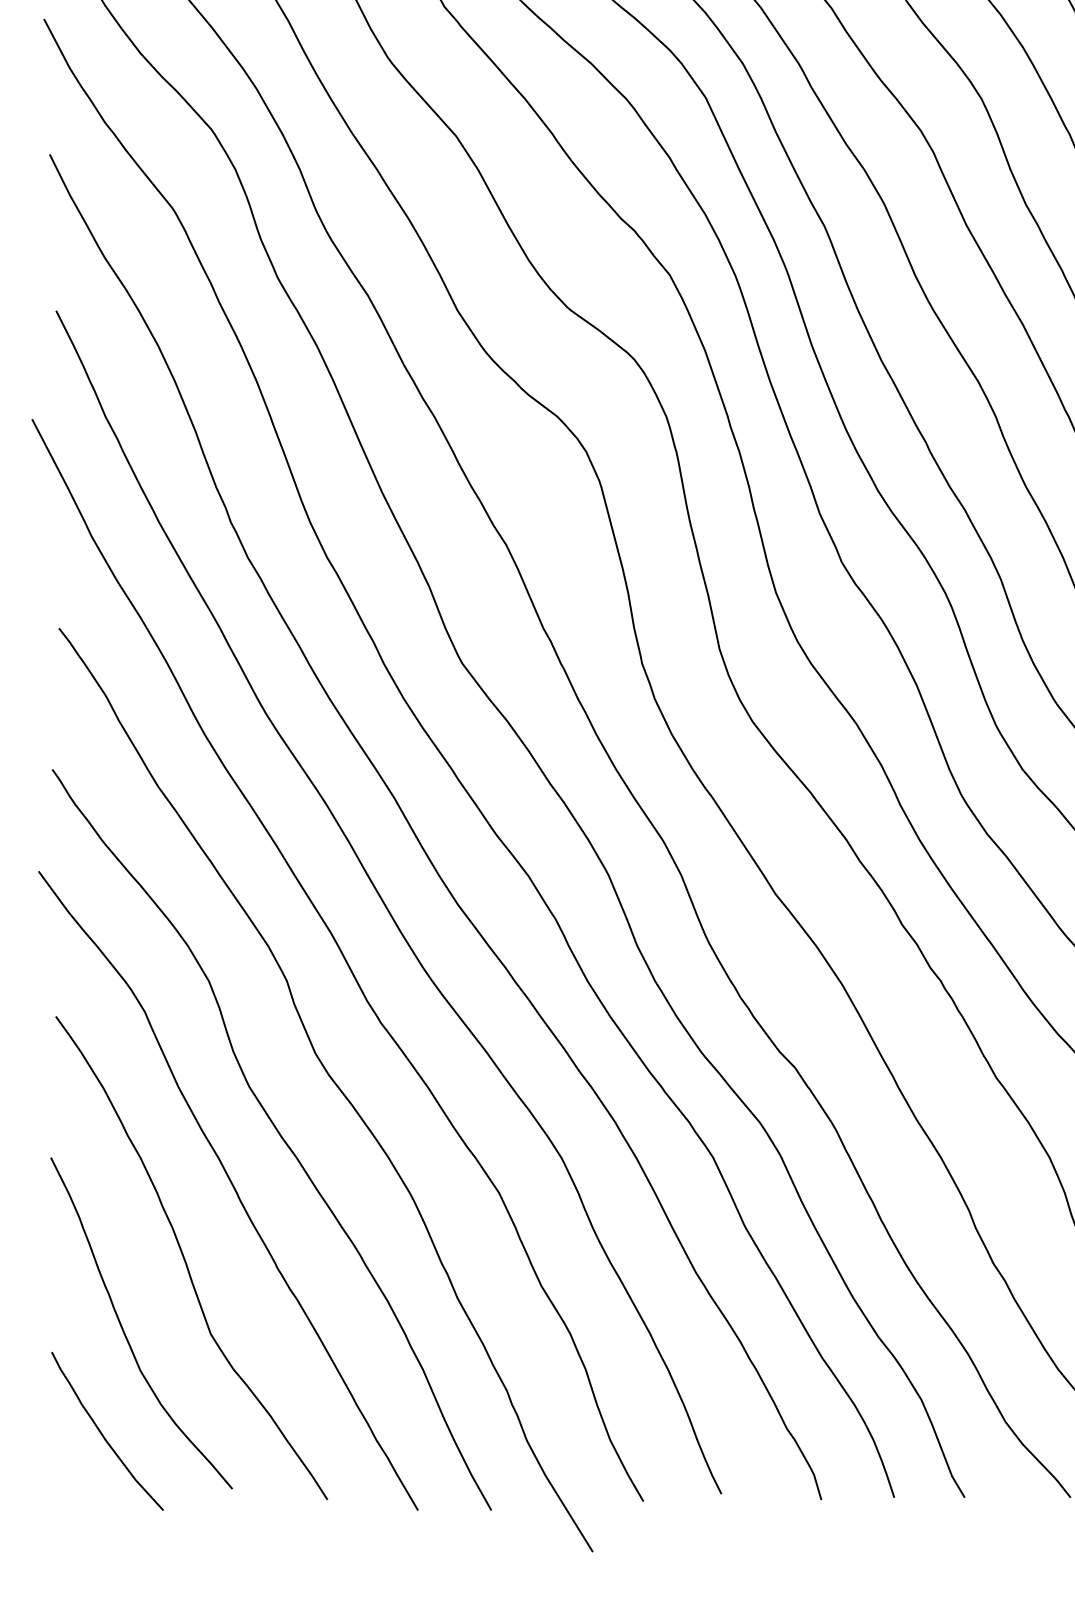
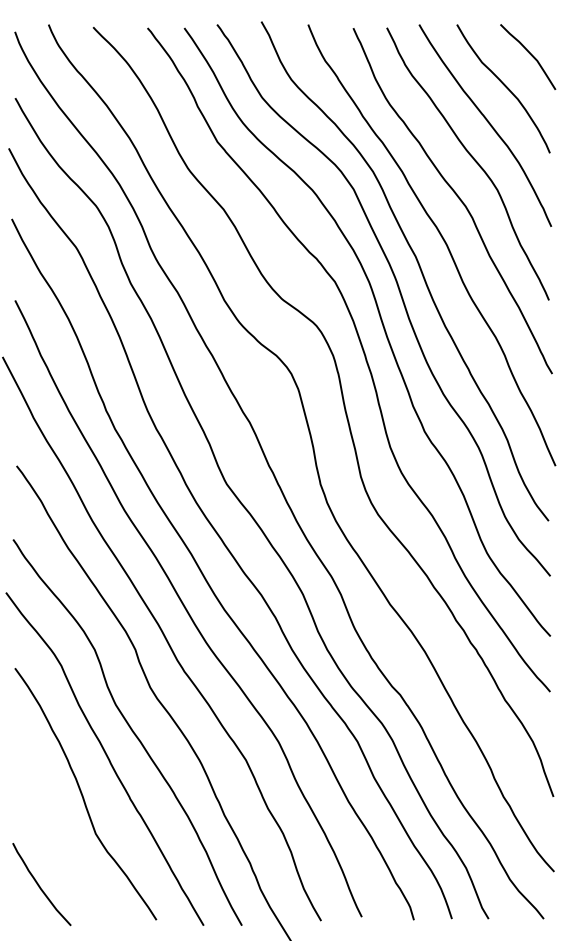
curve: (123, 1325) -> (50, 829), removed

